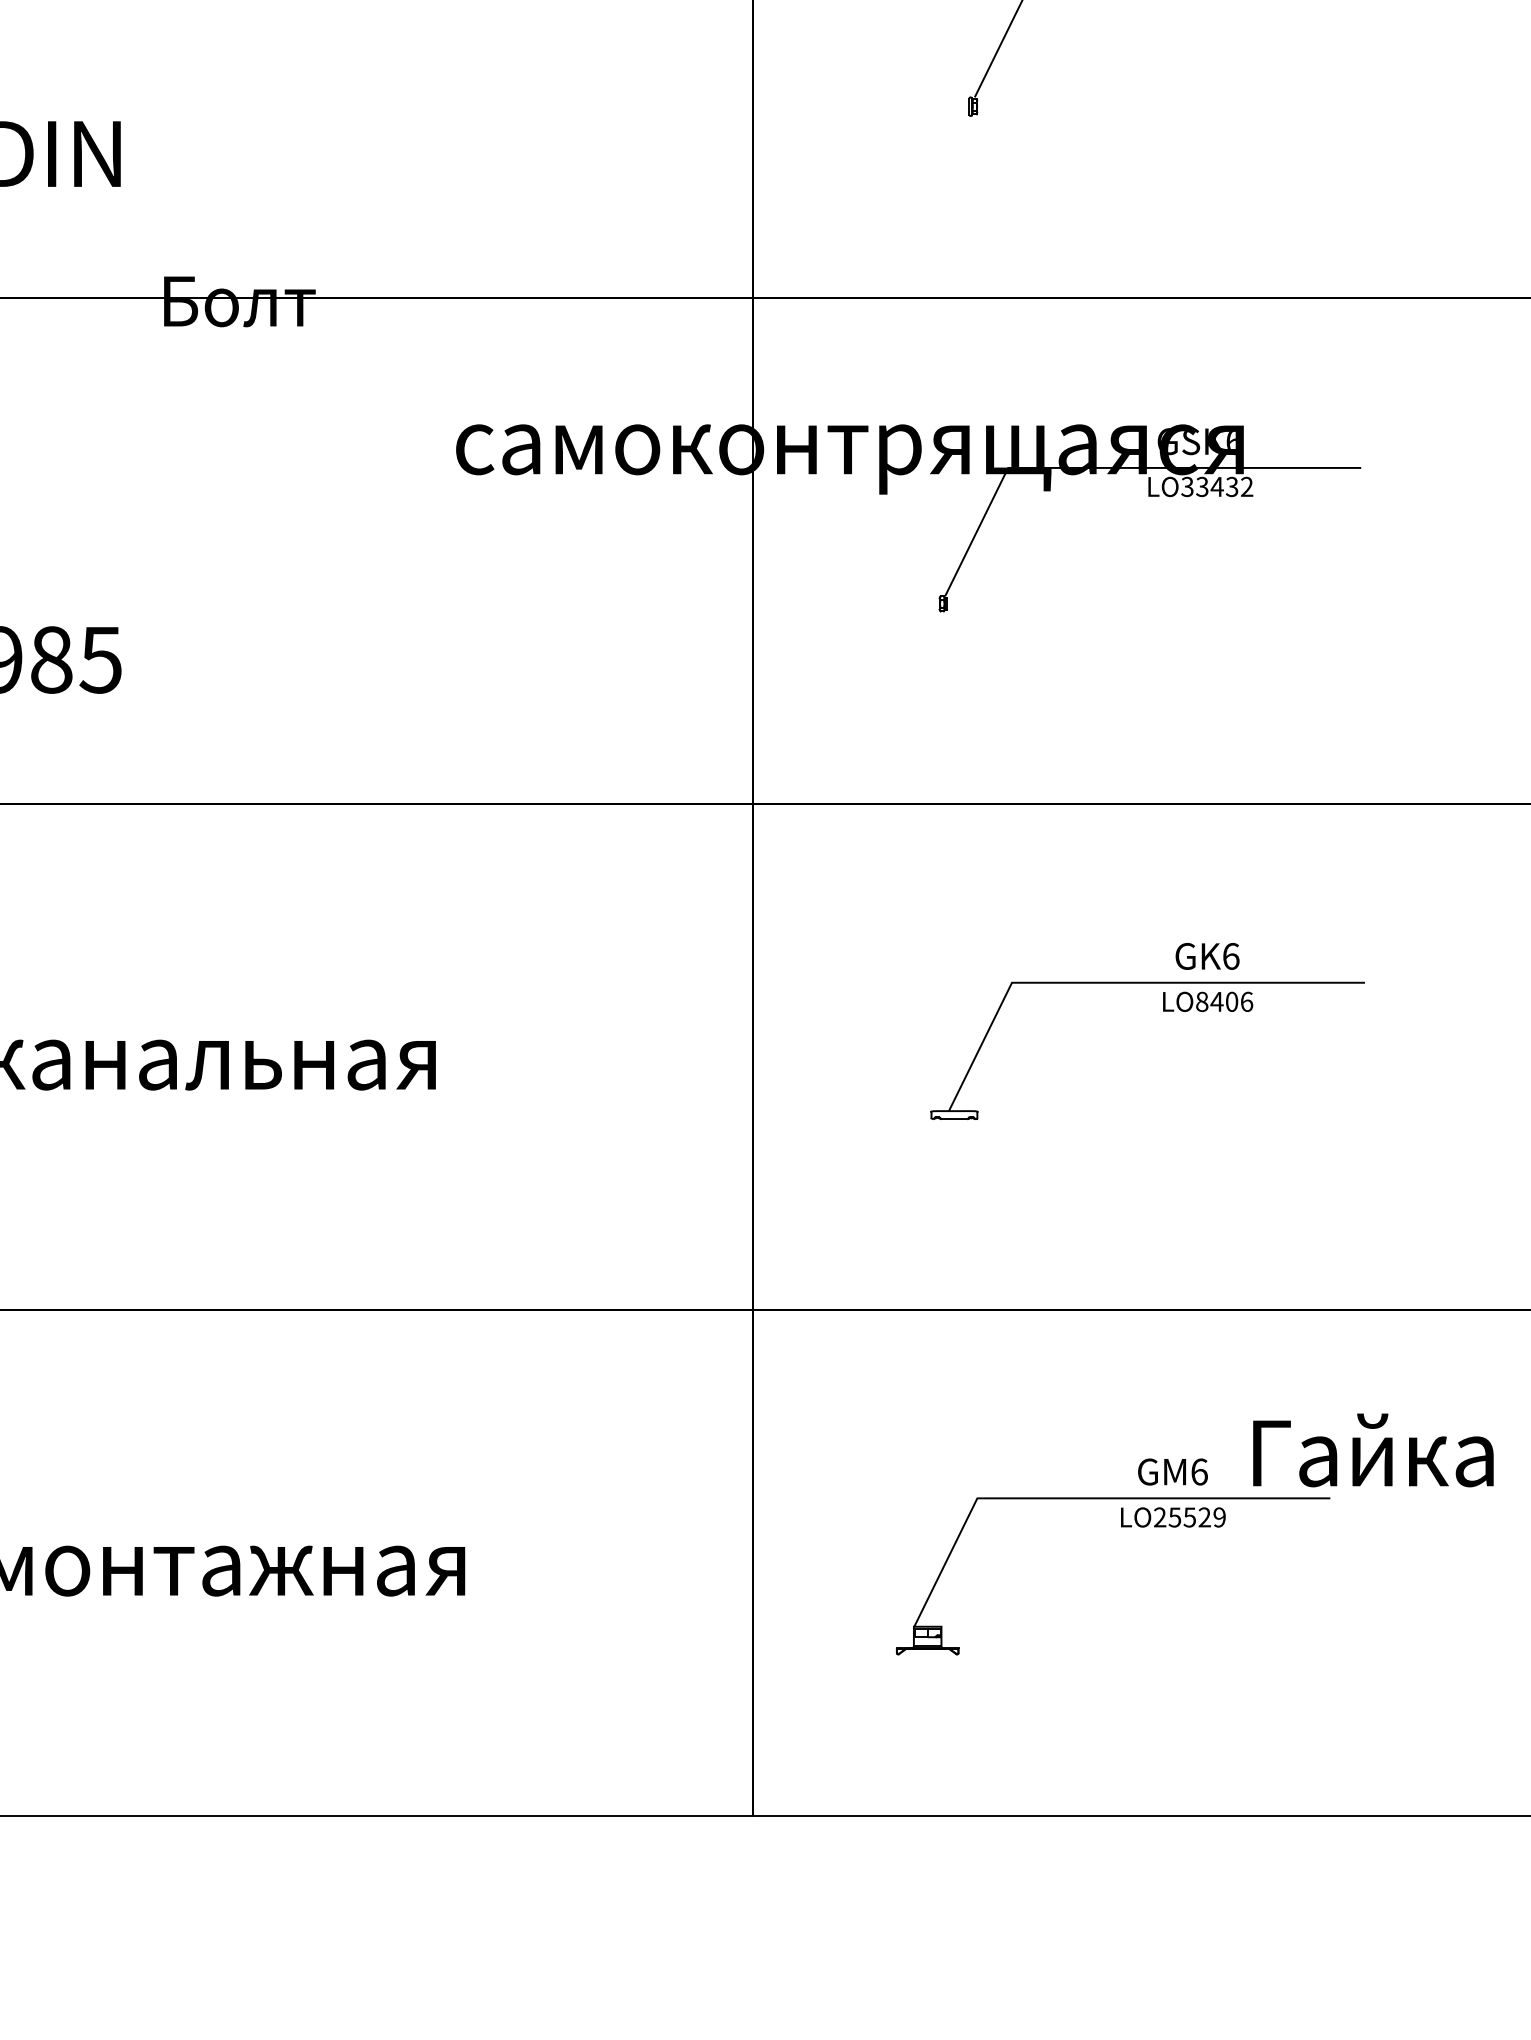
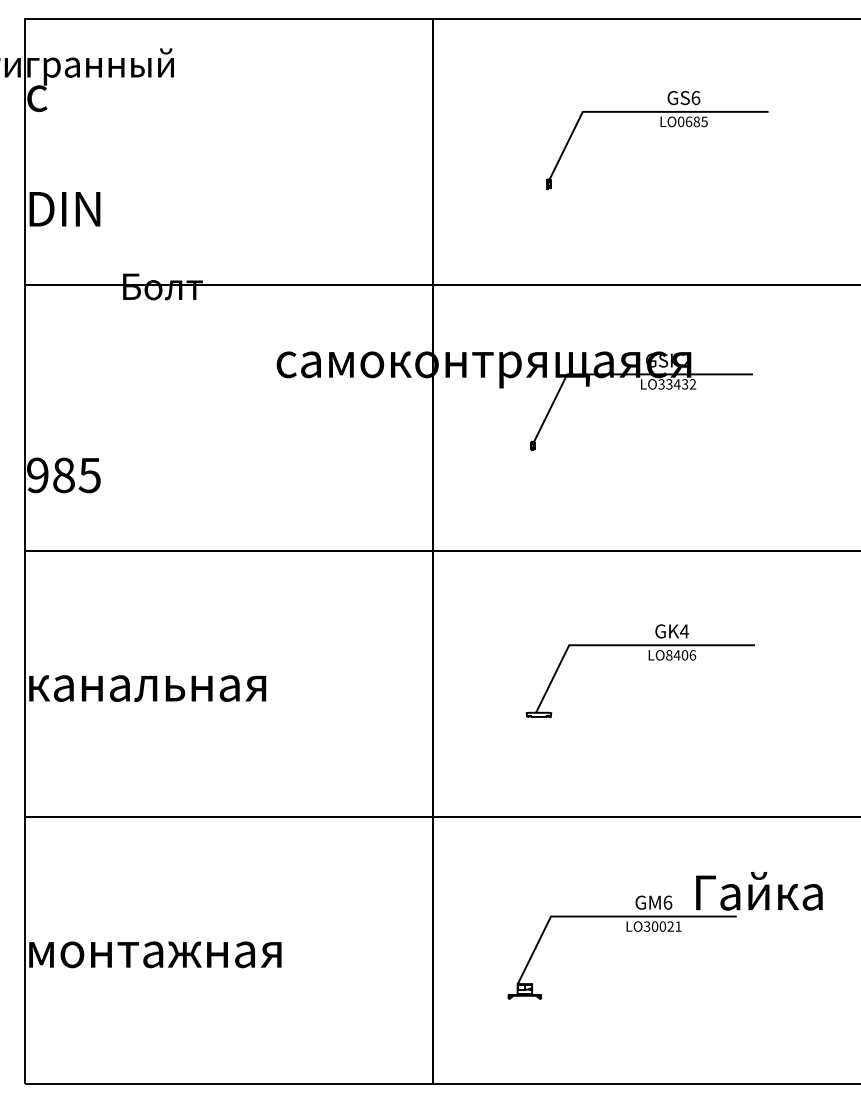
text: (1231, 443) -> (684, 361), GSK6 -> GSK2
text: (1231, 956) -> (684, 631), GK6 -> GK4
text: (1189, 1517) -> (662, 926), LO25529 -> LO30021

